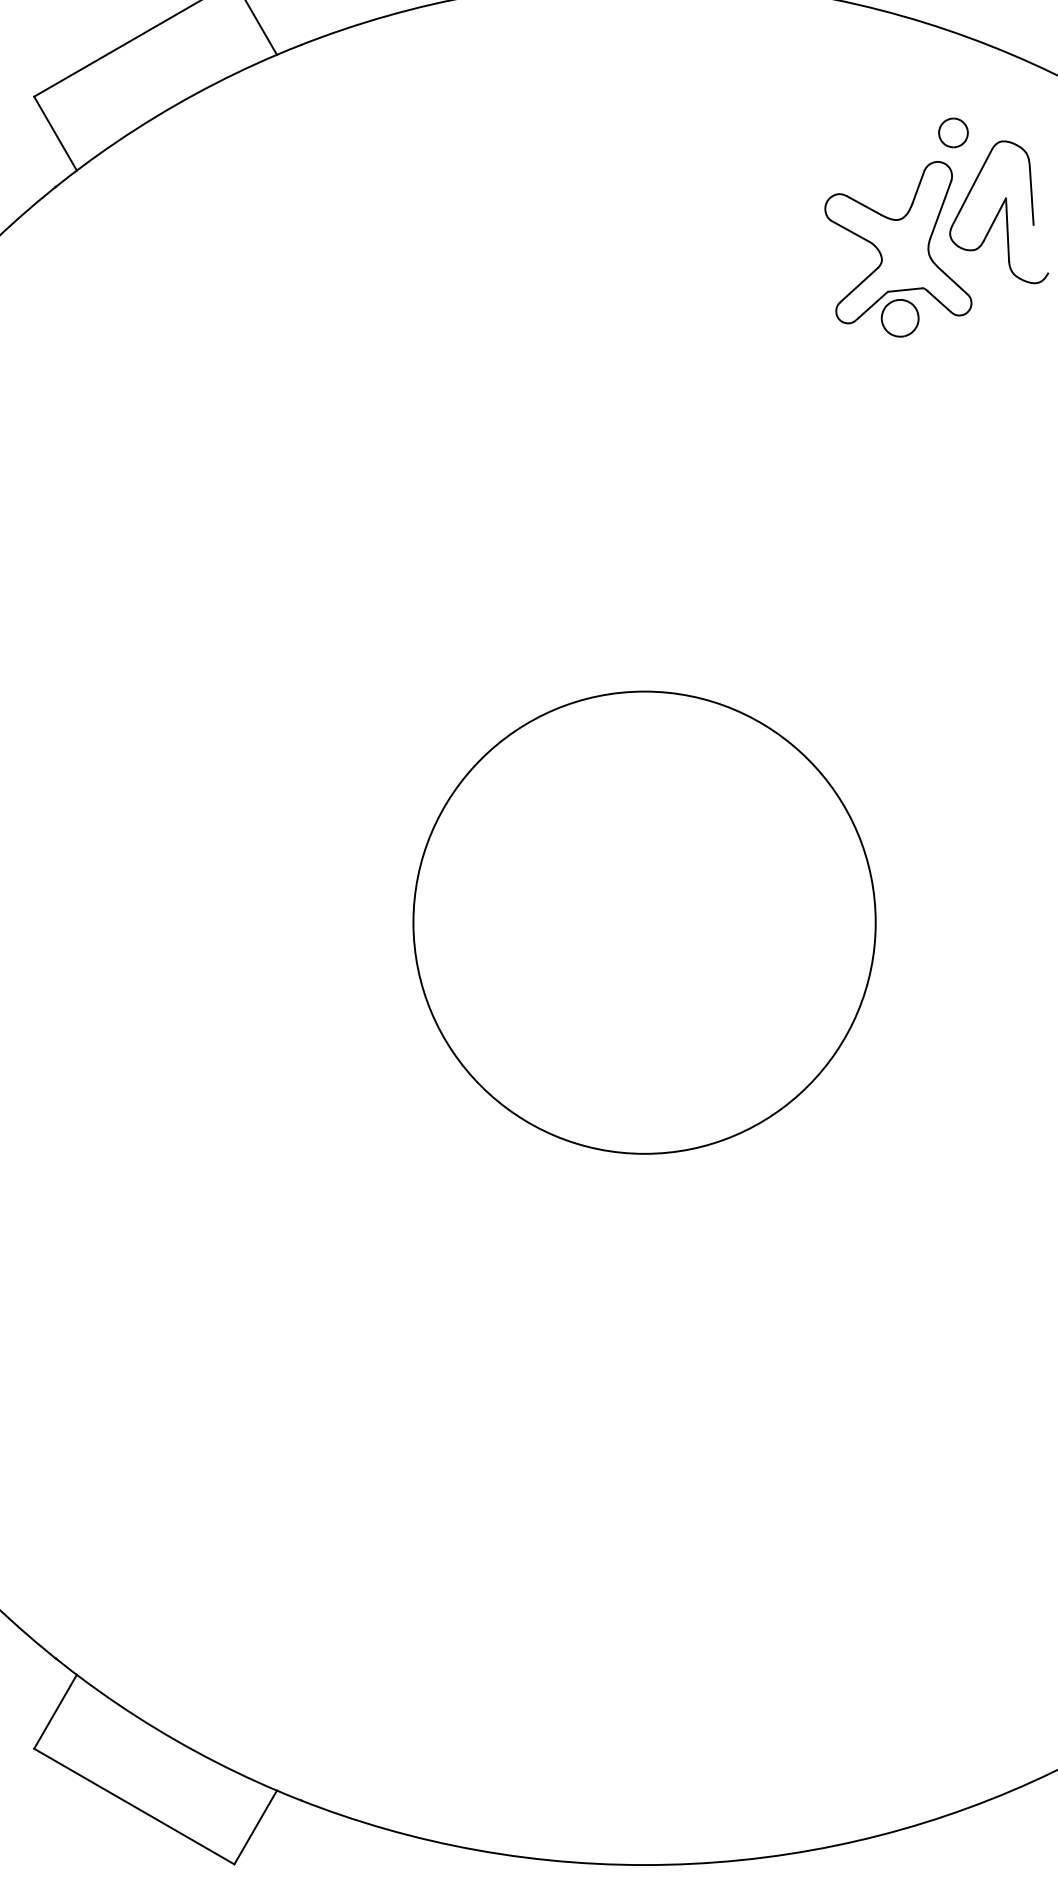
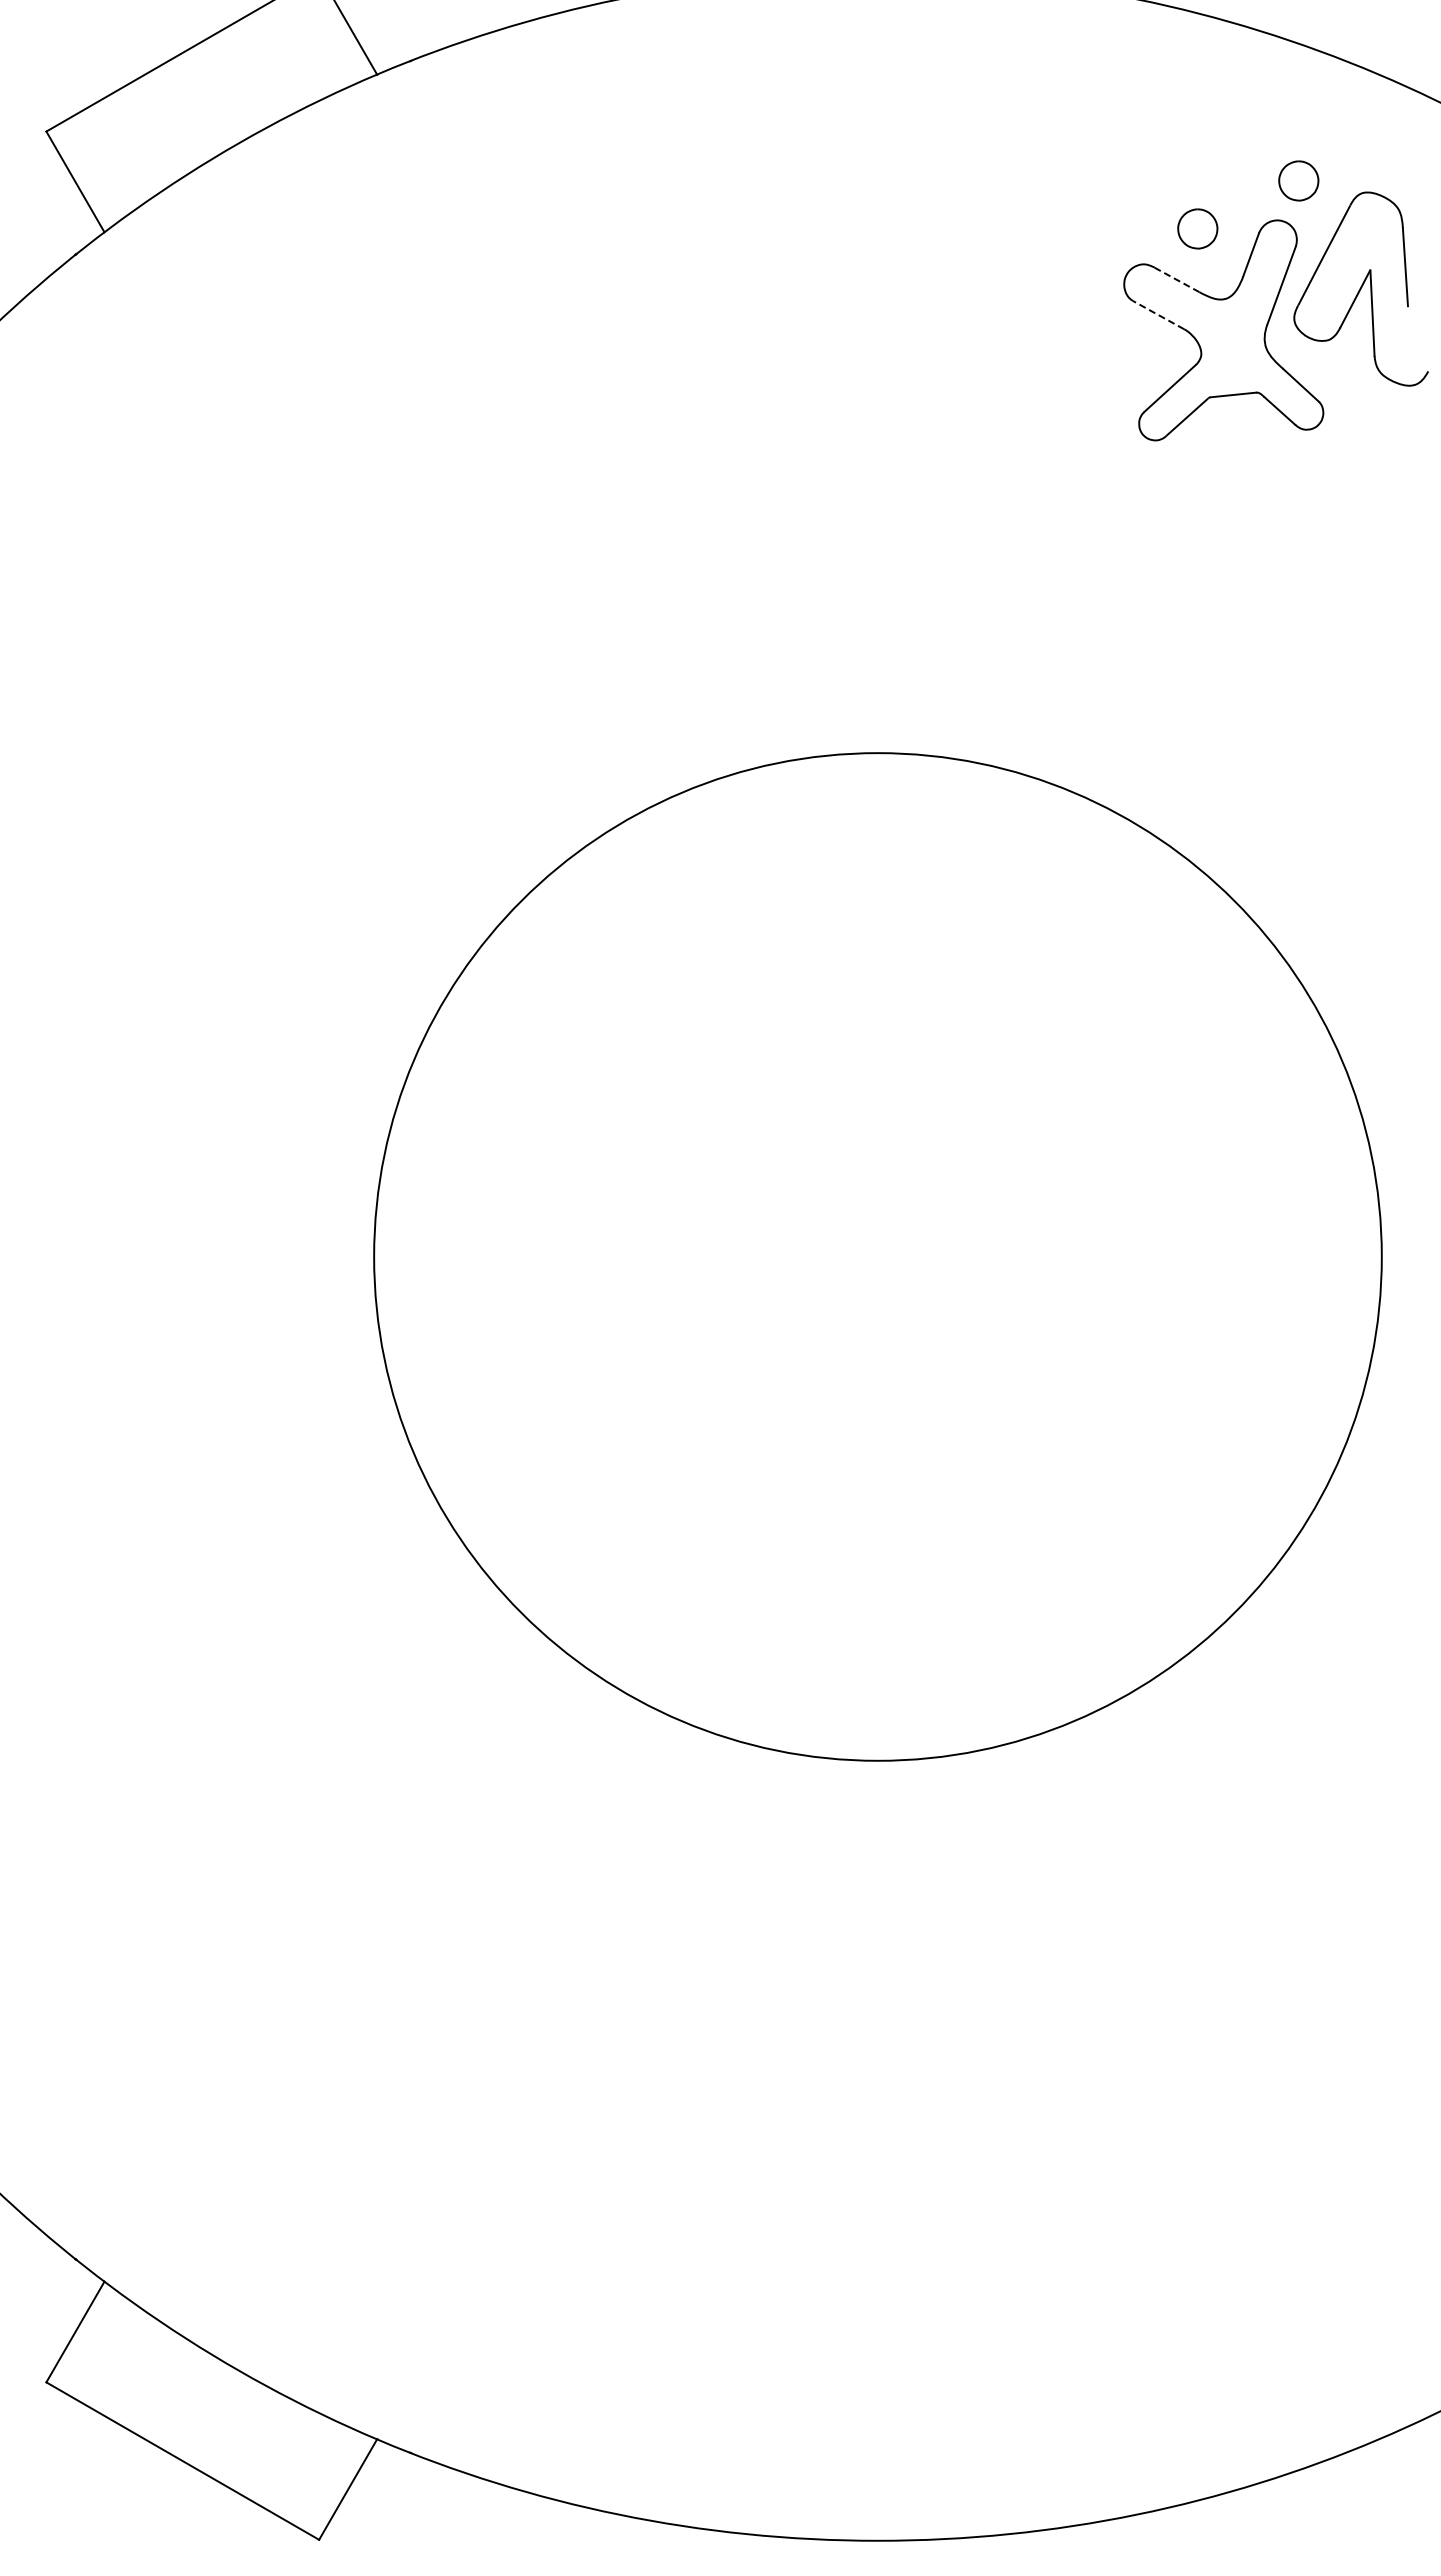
part: (879, 167) -> (1197, 228), added
line: (864, 205) -> (1177, 279), solid -> dashed
line: (850, 230) -> (1158, 314), solid -> dashed
part: (900, 318) -> (1226, 433), removed
circle: (644, 922) -> (877, 1256), size x1.6

